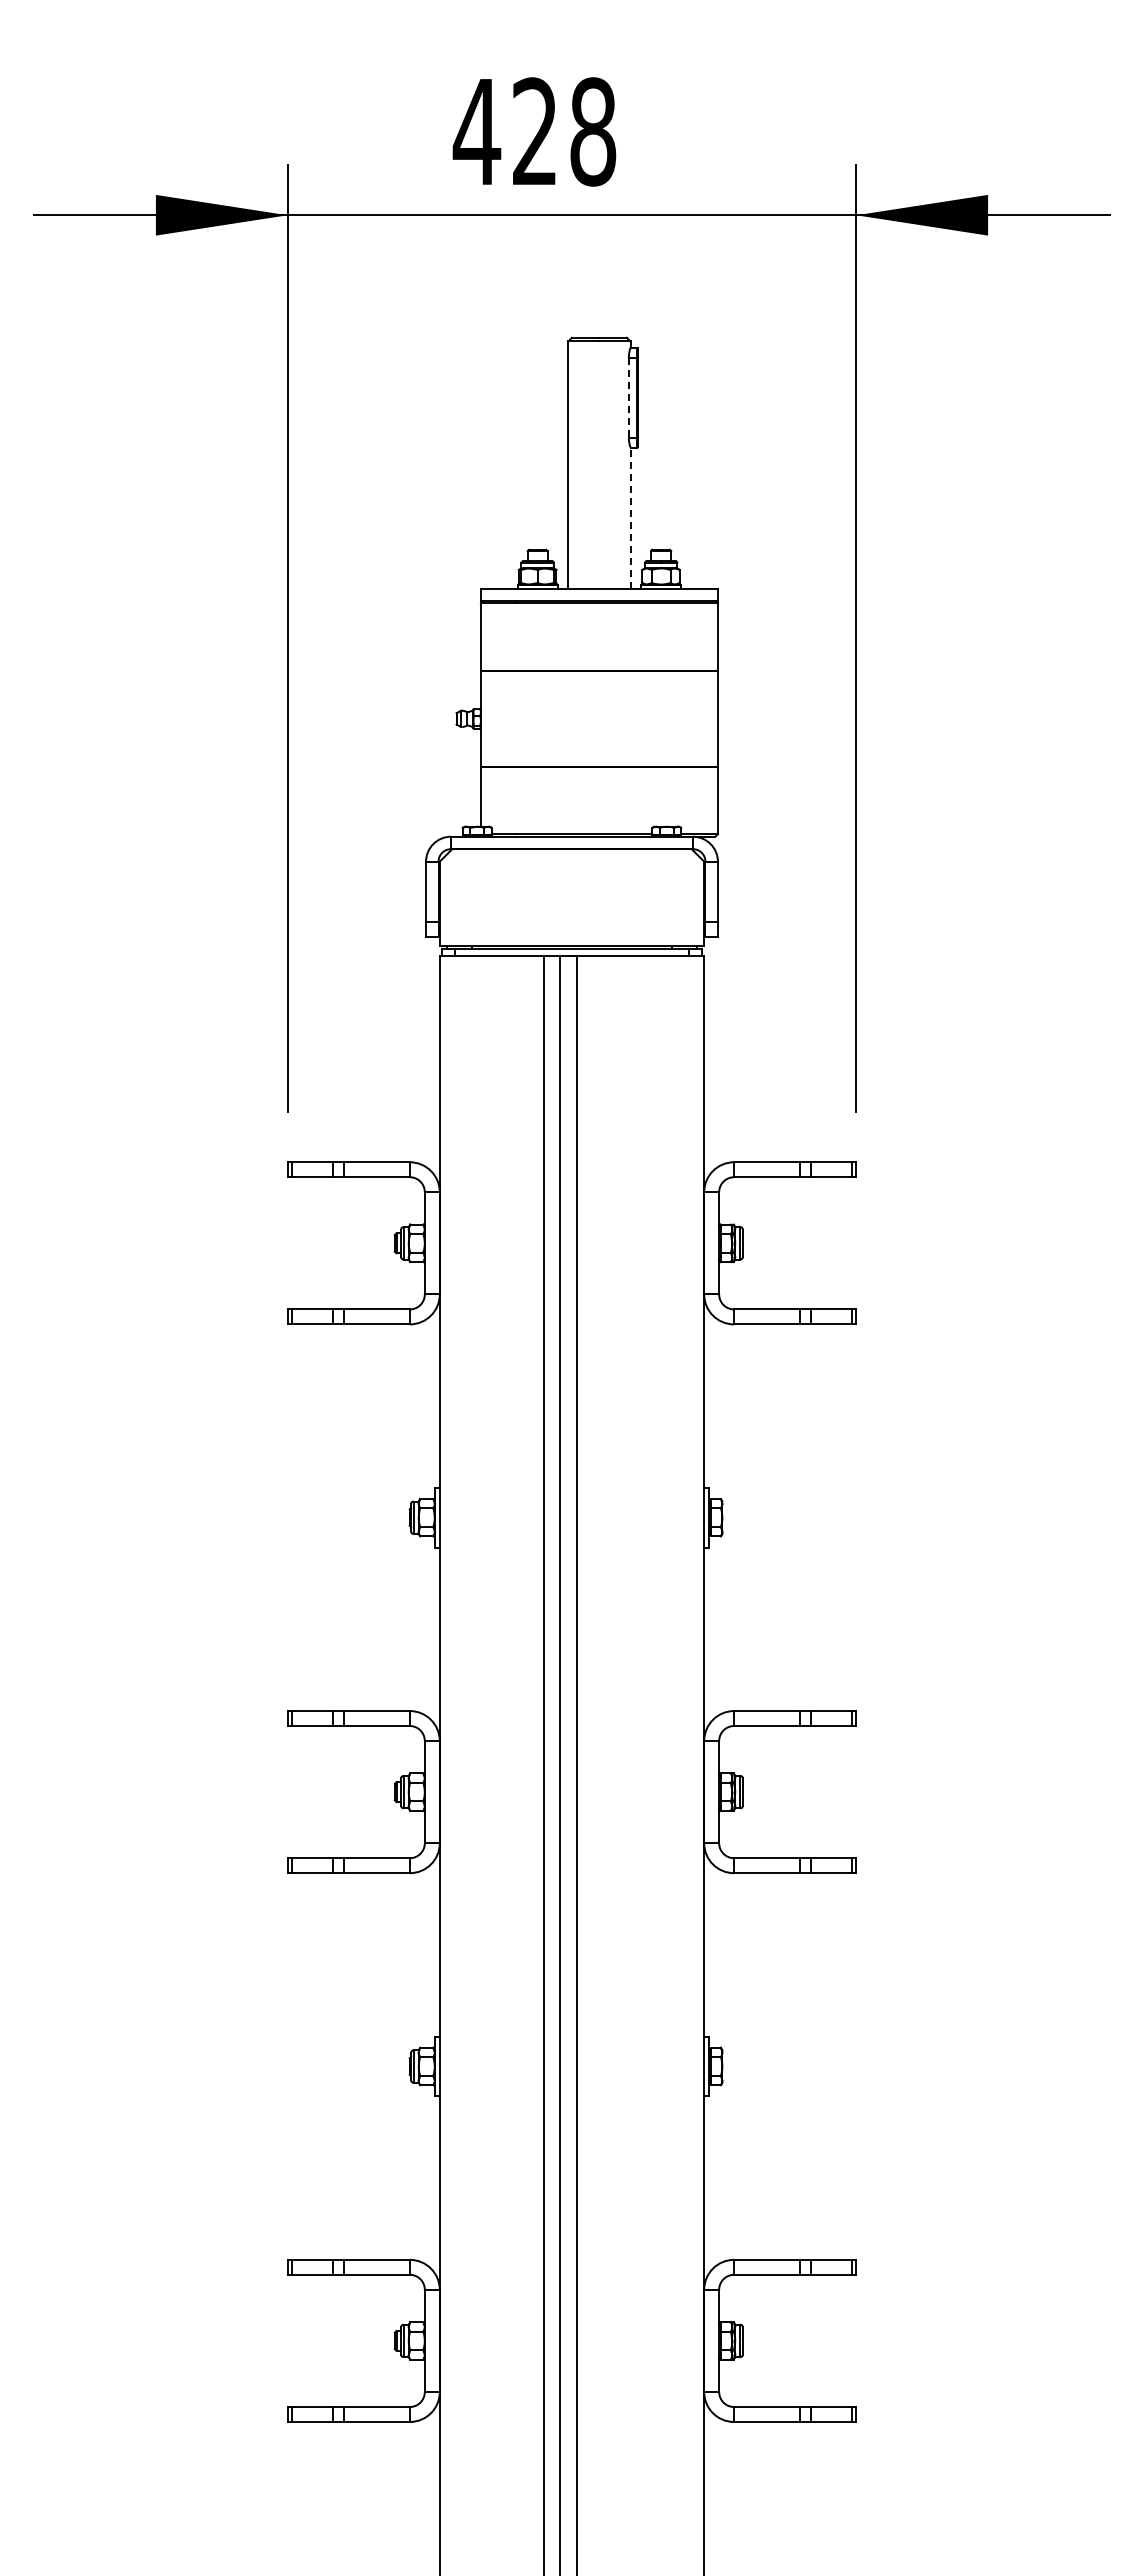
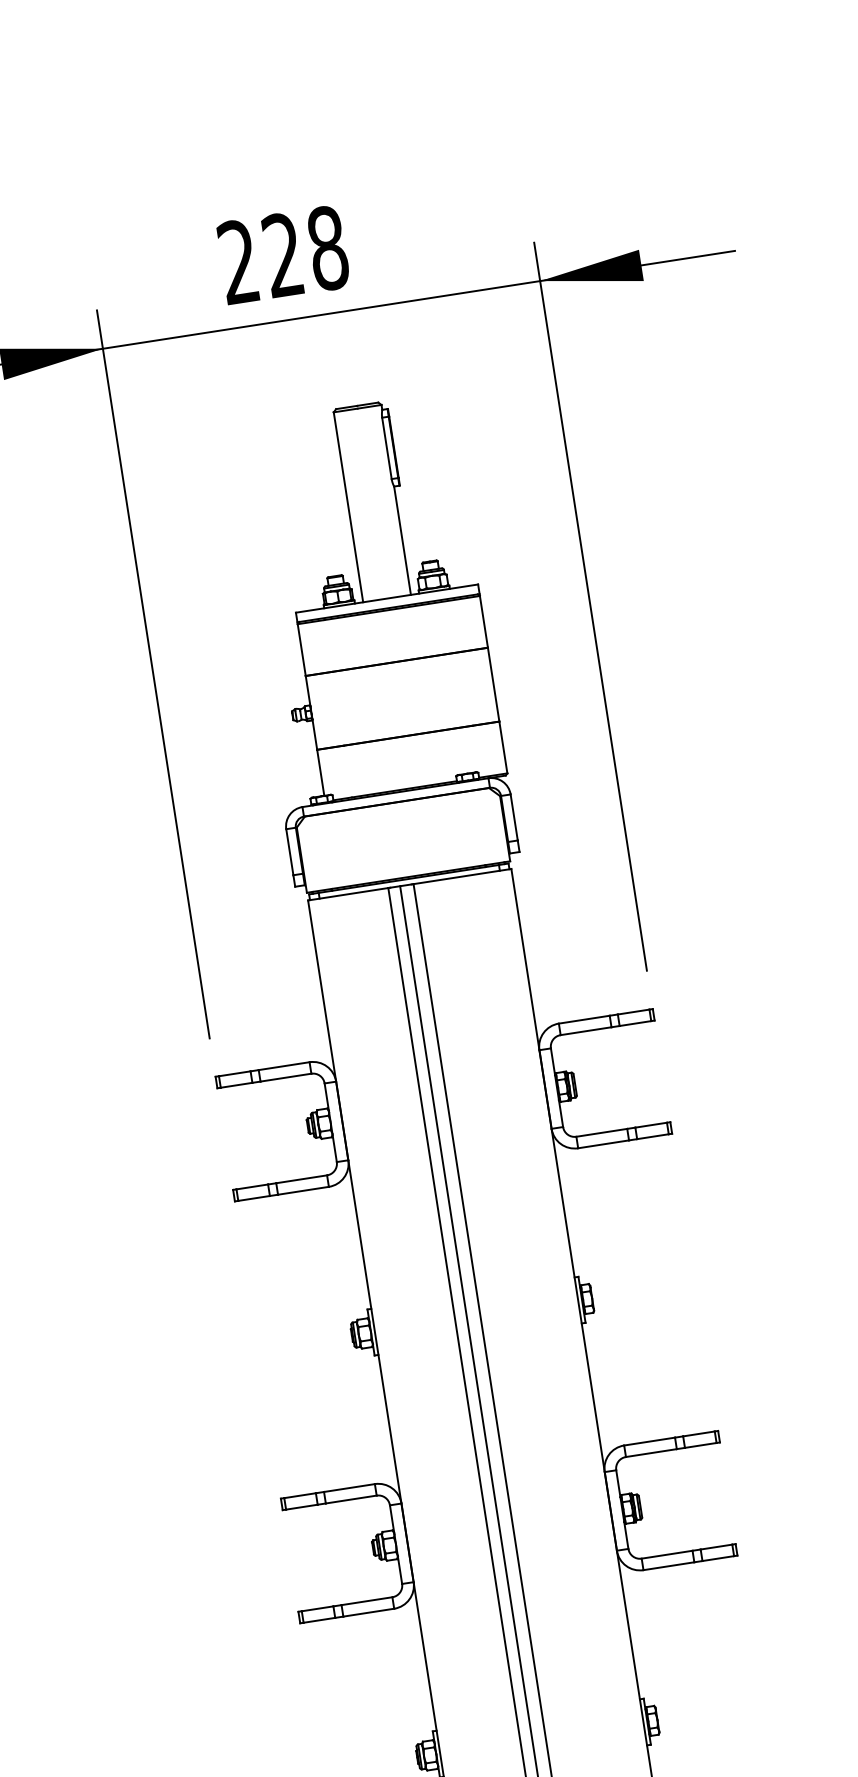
text: (476, 130) -> (238, 261), 428 -> 228
line: (628, 397) -> (386, 448), dashed -> solid
line: (630, 517) -> (402, 540), dashed -> solid

